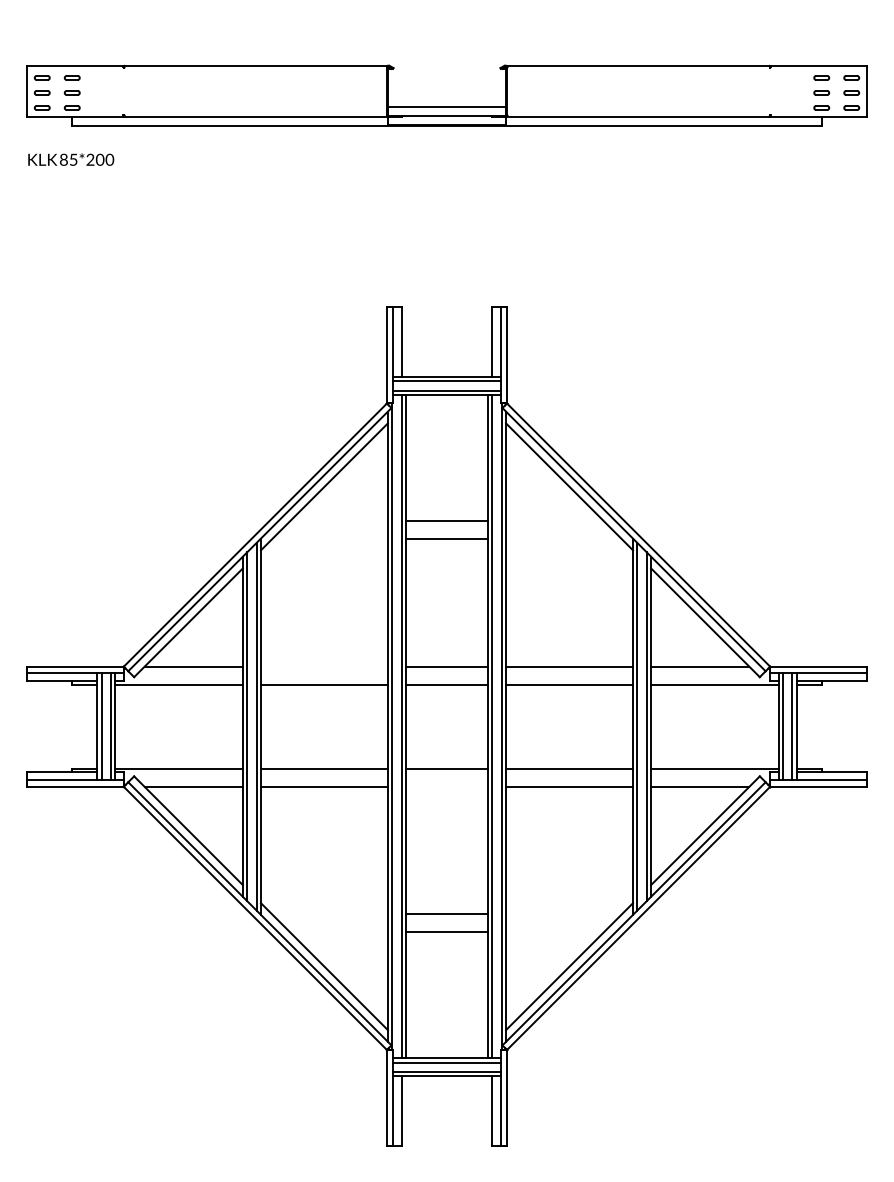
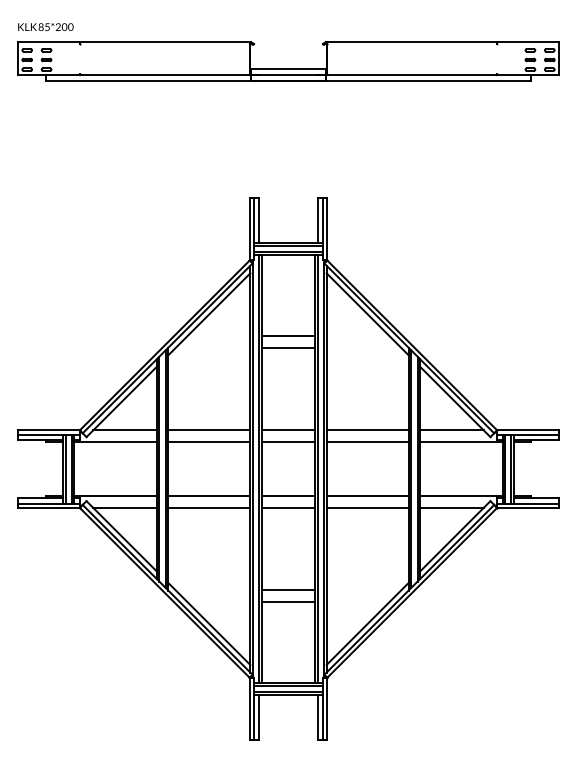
text: (70, 158) -> (45, 26), moved
line: (324, 666) -> (209, 430), added
line: (447, 786) -> (288, 507), added

